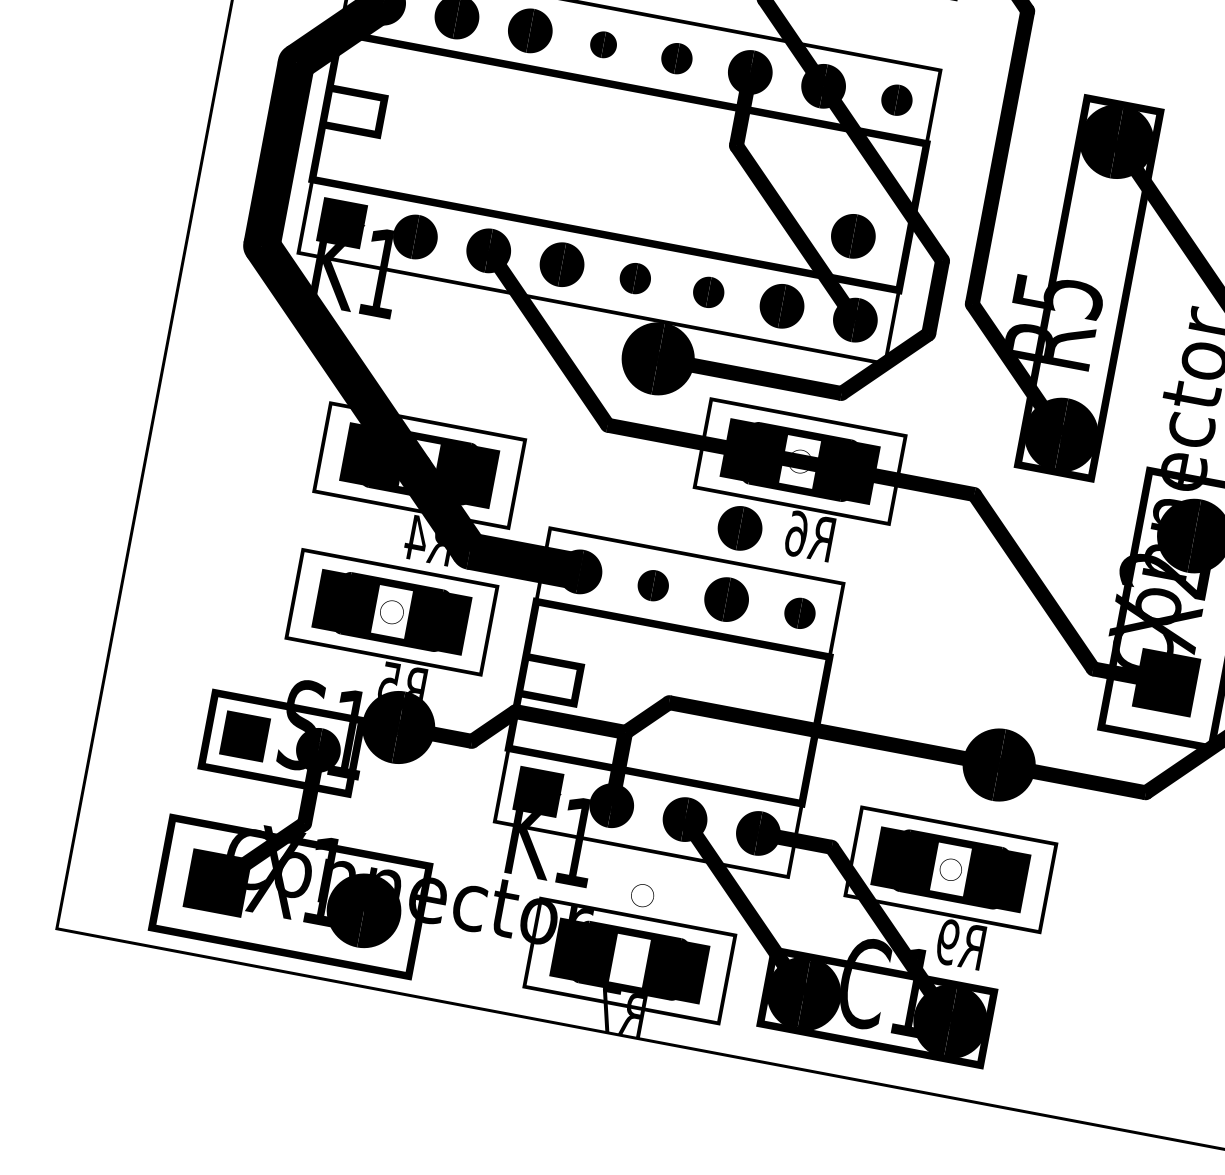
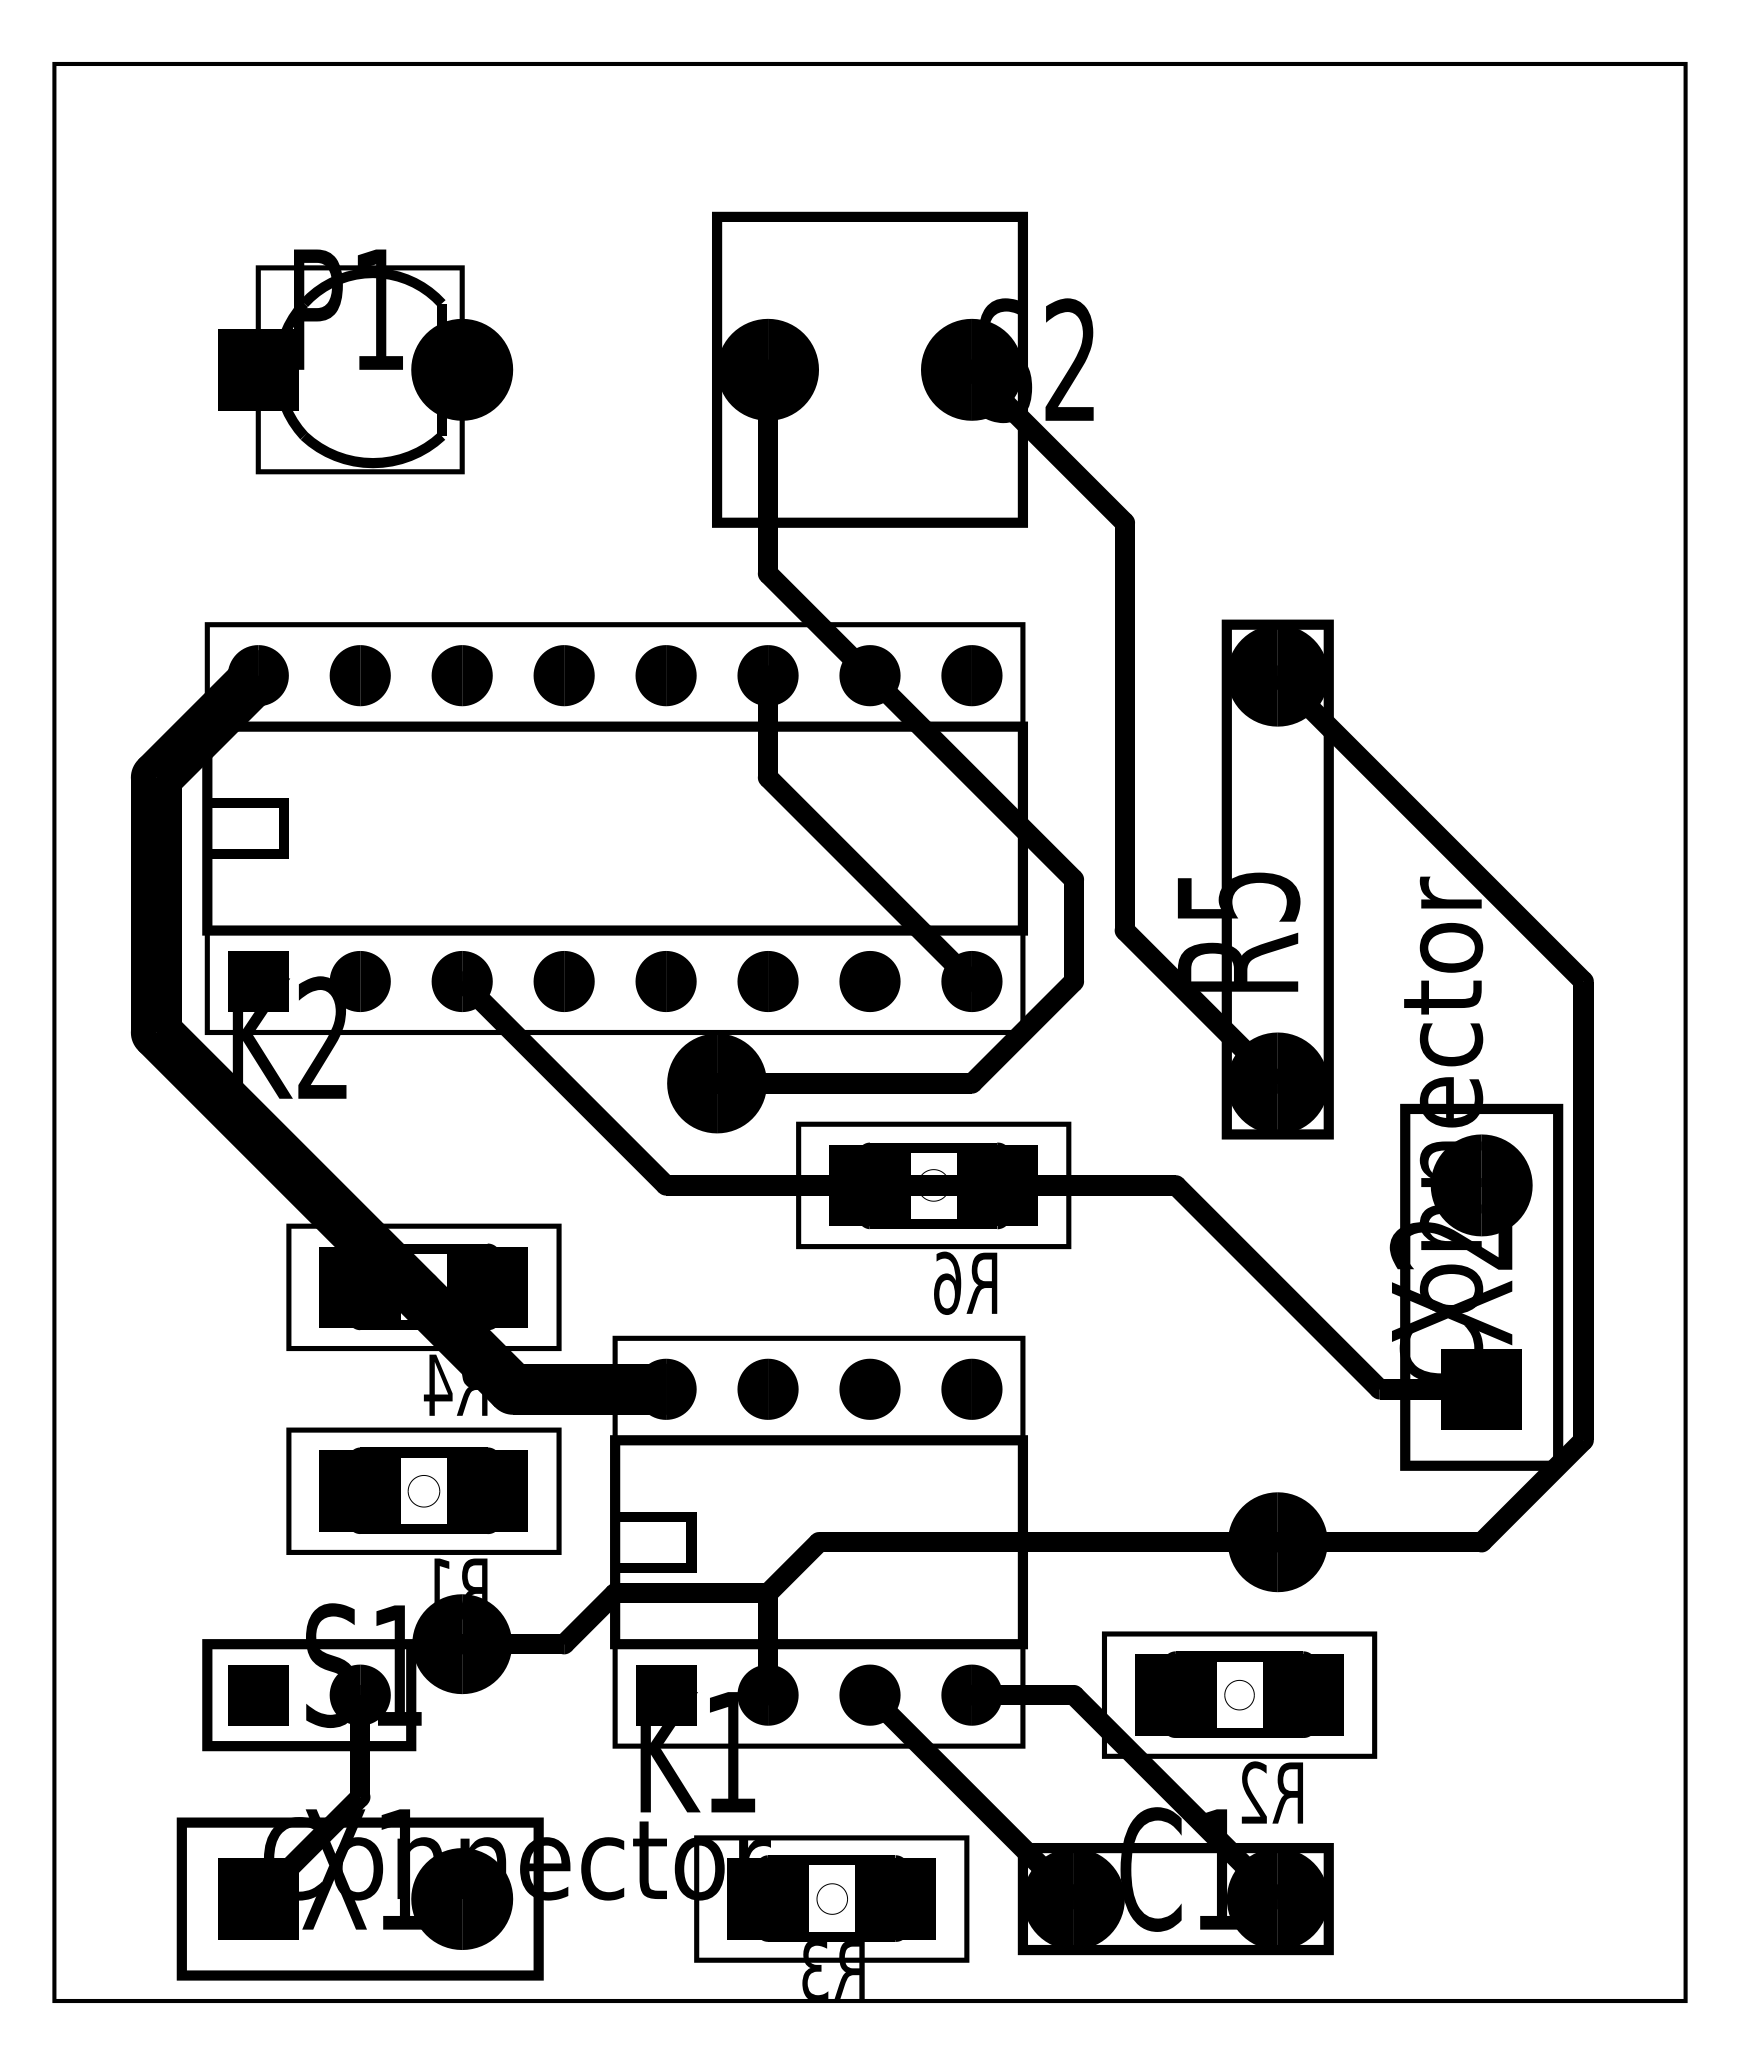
part: (603, 44) -> (563, 675), size x1.67
part: (676, 58) -> (665, 675), size x1.43
part: (896, 99) -> (971, 675), size x1.43
part: (853, 236) -> (947, 869), removed
text: (380, 272) -> (322, 1037), K1 -> K2
part: (634, 278) -> (665, 981), size x1.43
part: (708, 292) -> (767, 981), size x1.43
part: (739, 527) -> (869, 1289), removed
part: (653, 585) -> (767, 1388), size x1.43
part: (799, 612) -> (971, 1388), size x1.43
text: (389, 680) -> (437, 1583), R5 -> R1
part: (642, 895) -> (831, 1898), moved
text: (947, 941) -> (1253, 1792), R9 -> R2
text: (608, 1010) -> (815, 1970), R7 -> R3

